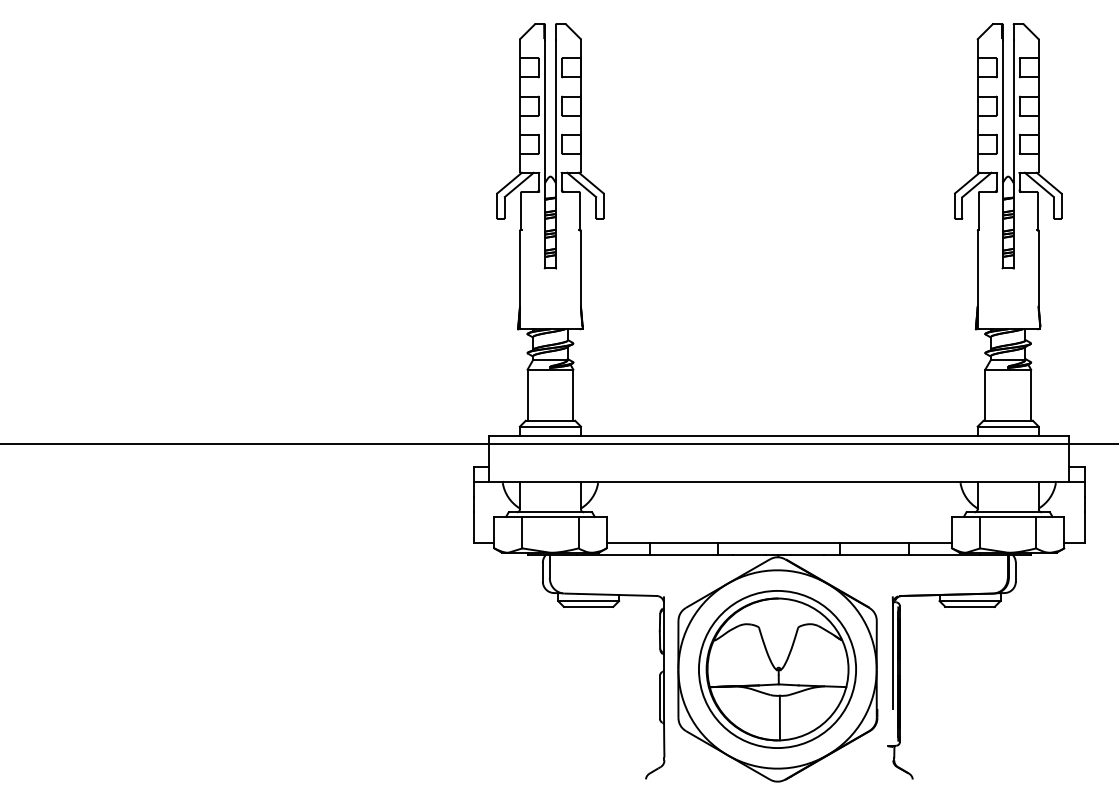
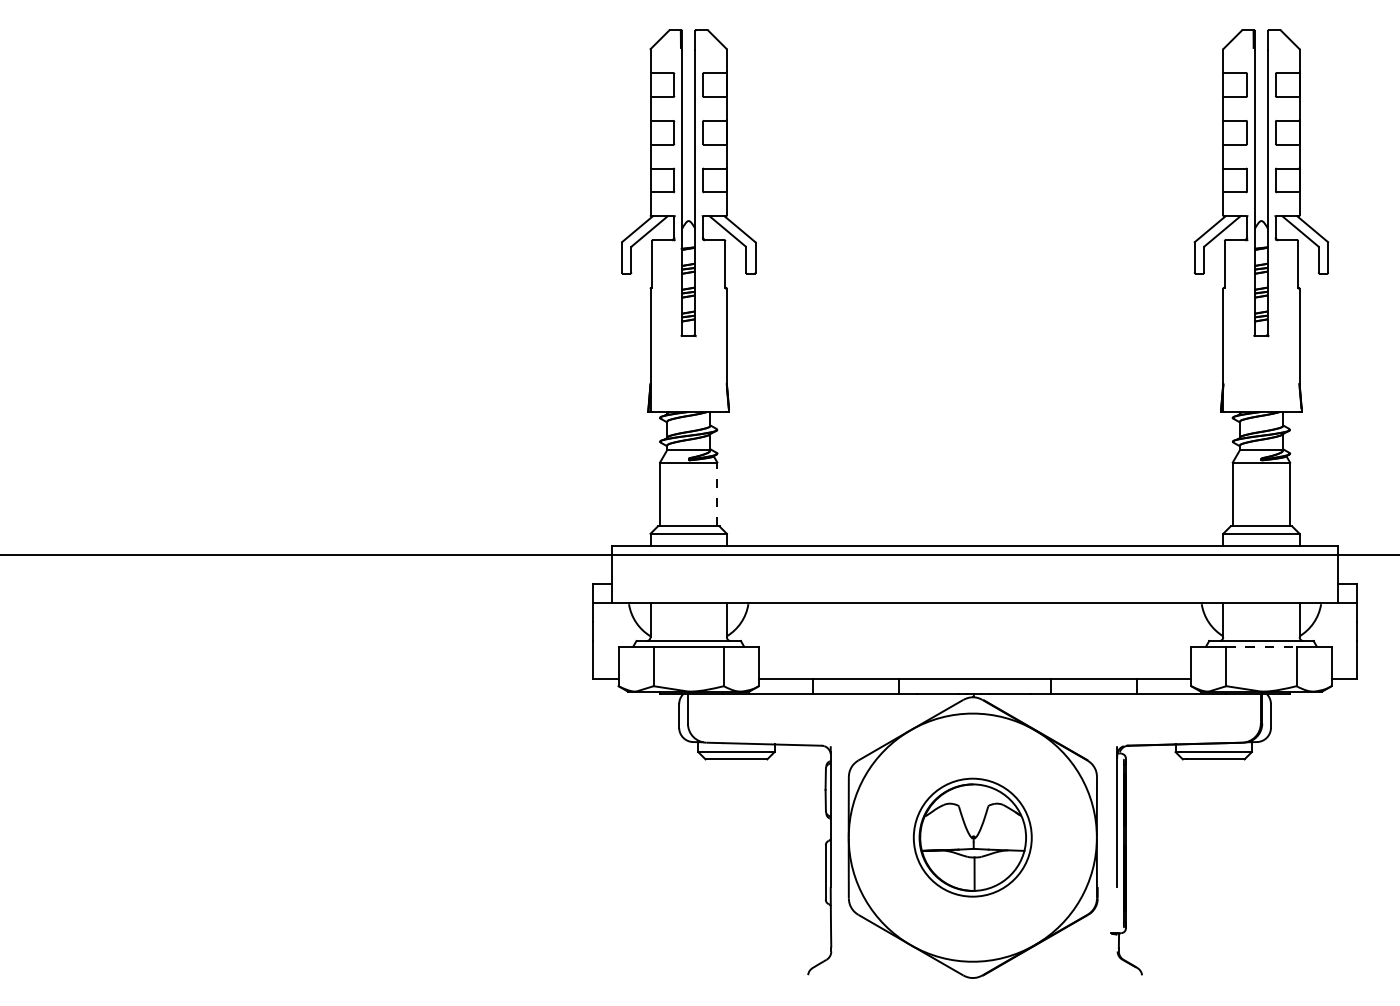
line: (573, 395) -> (717, 494), solid -> dashed
line: (1008, 516) -> (1261, 646), solid -> dashed
part: (777, 669) -> (972, 837), size x0.6

